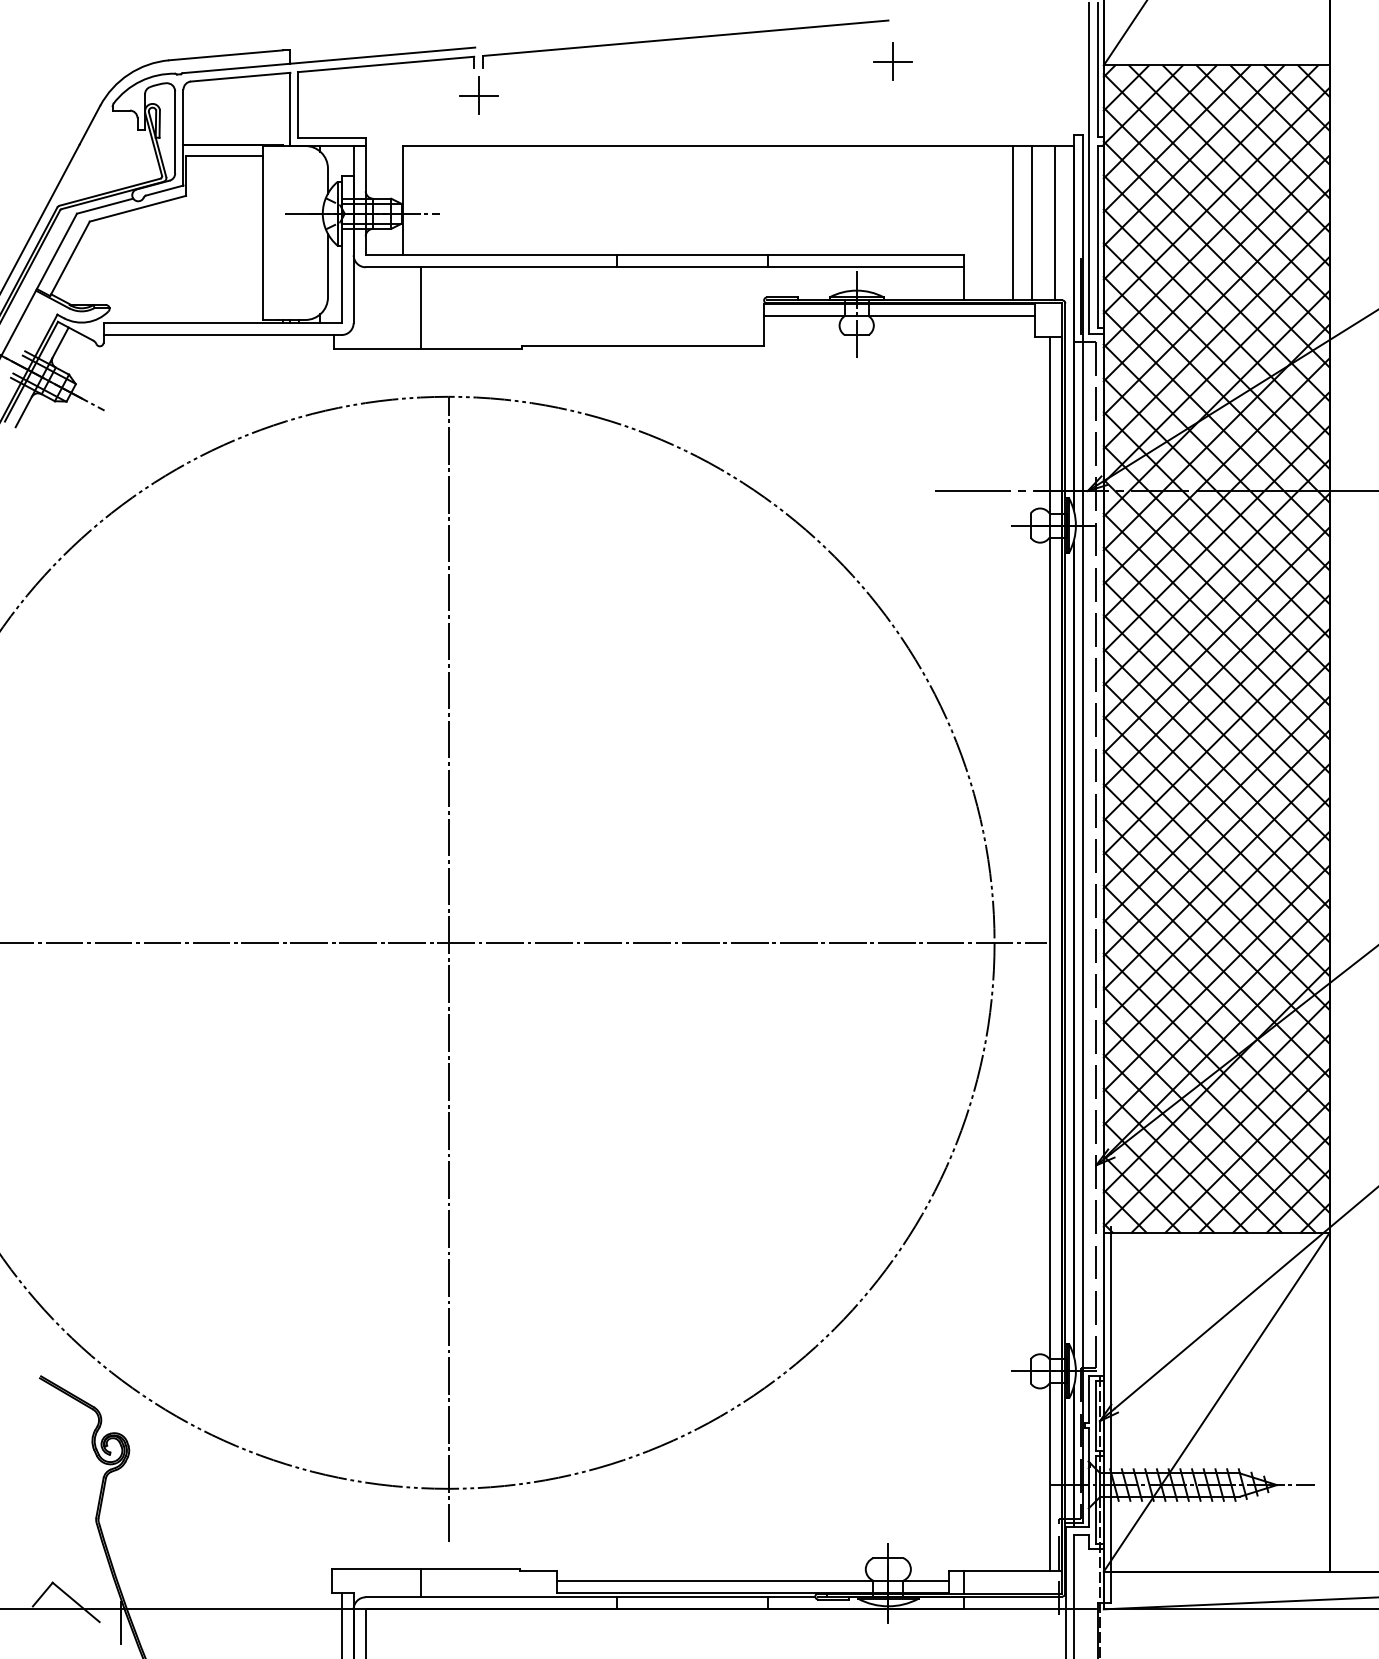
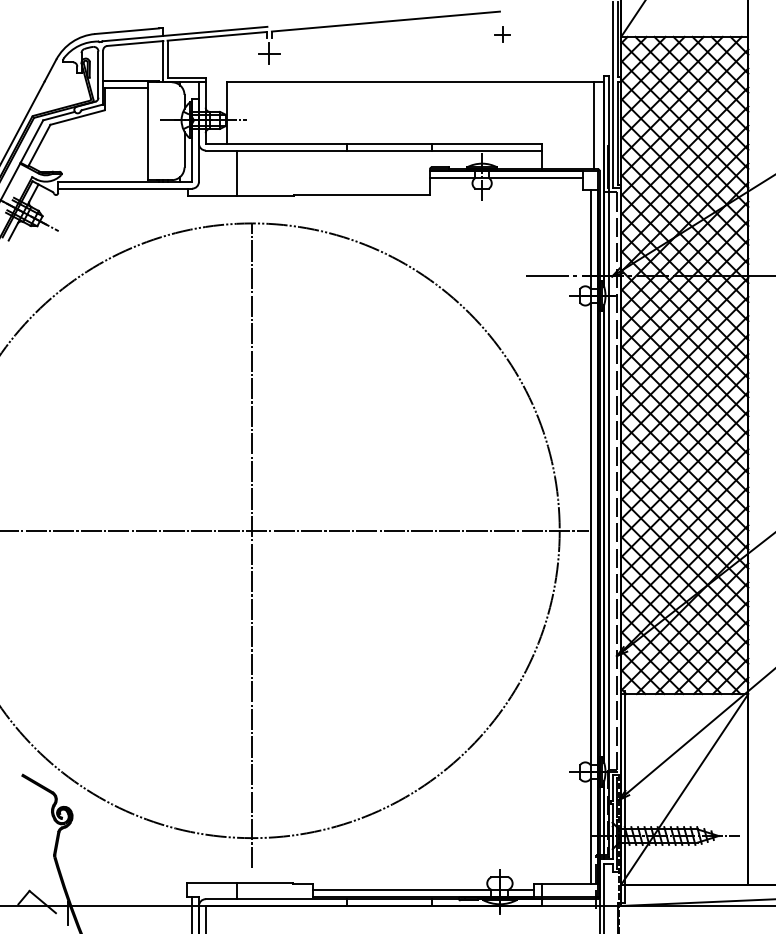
part: (892, 61) -> (502, 34), size x0.7
line: (1013, 222) -> (570, 125), removed
line: (1031, 222) -> (580, 125), removed

